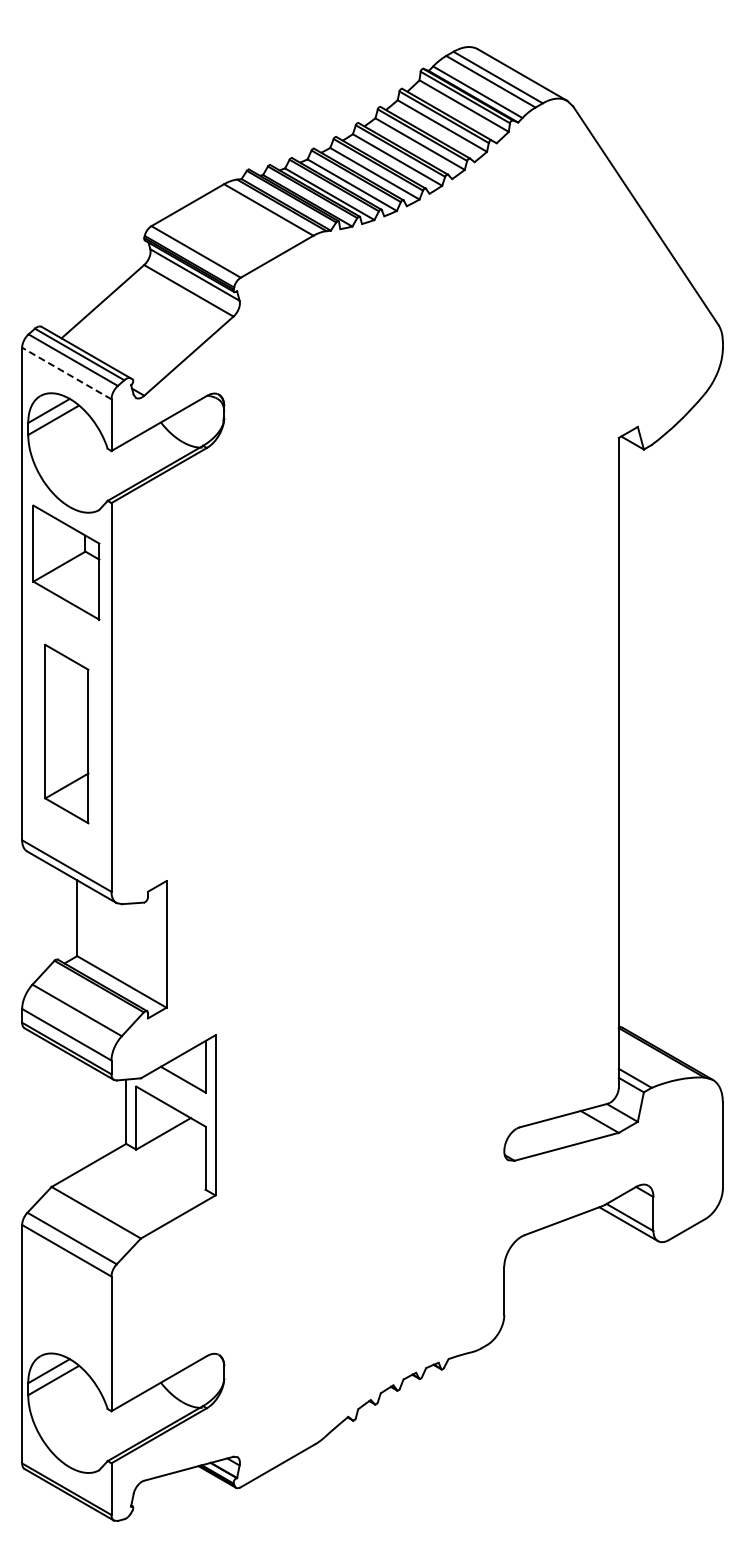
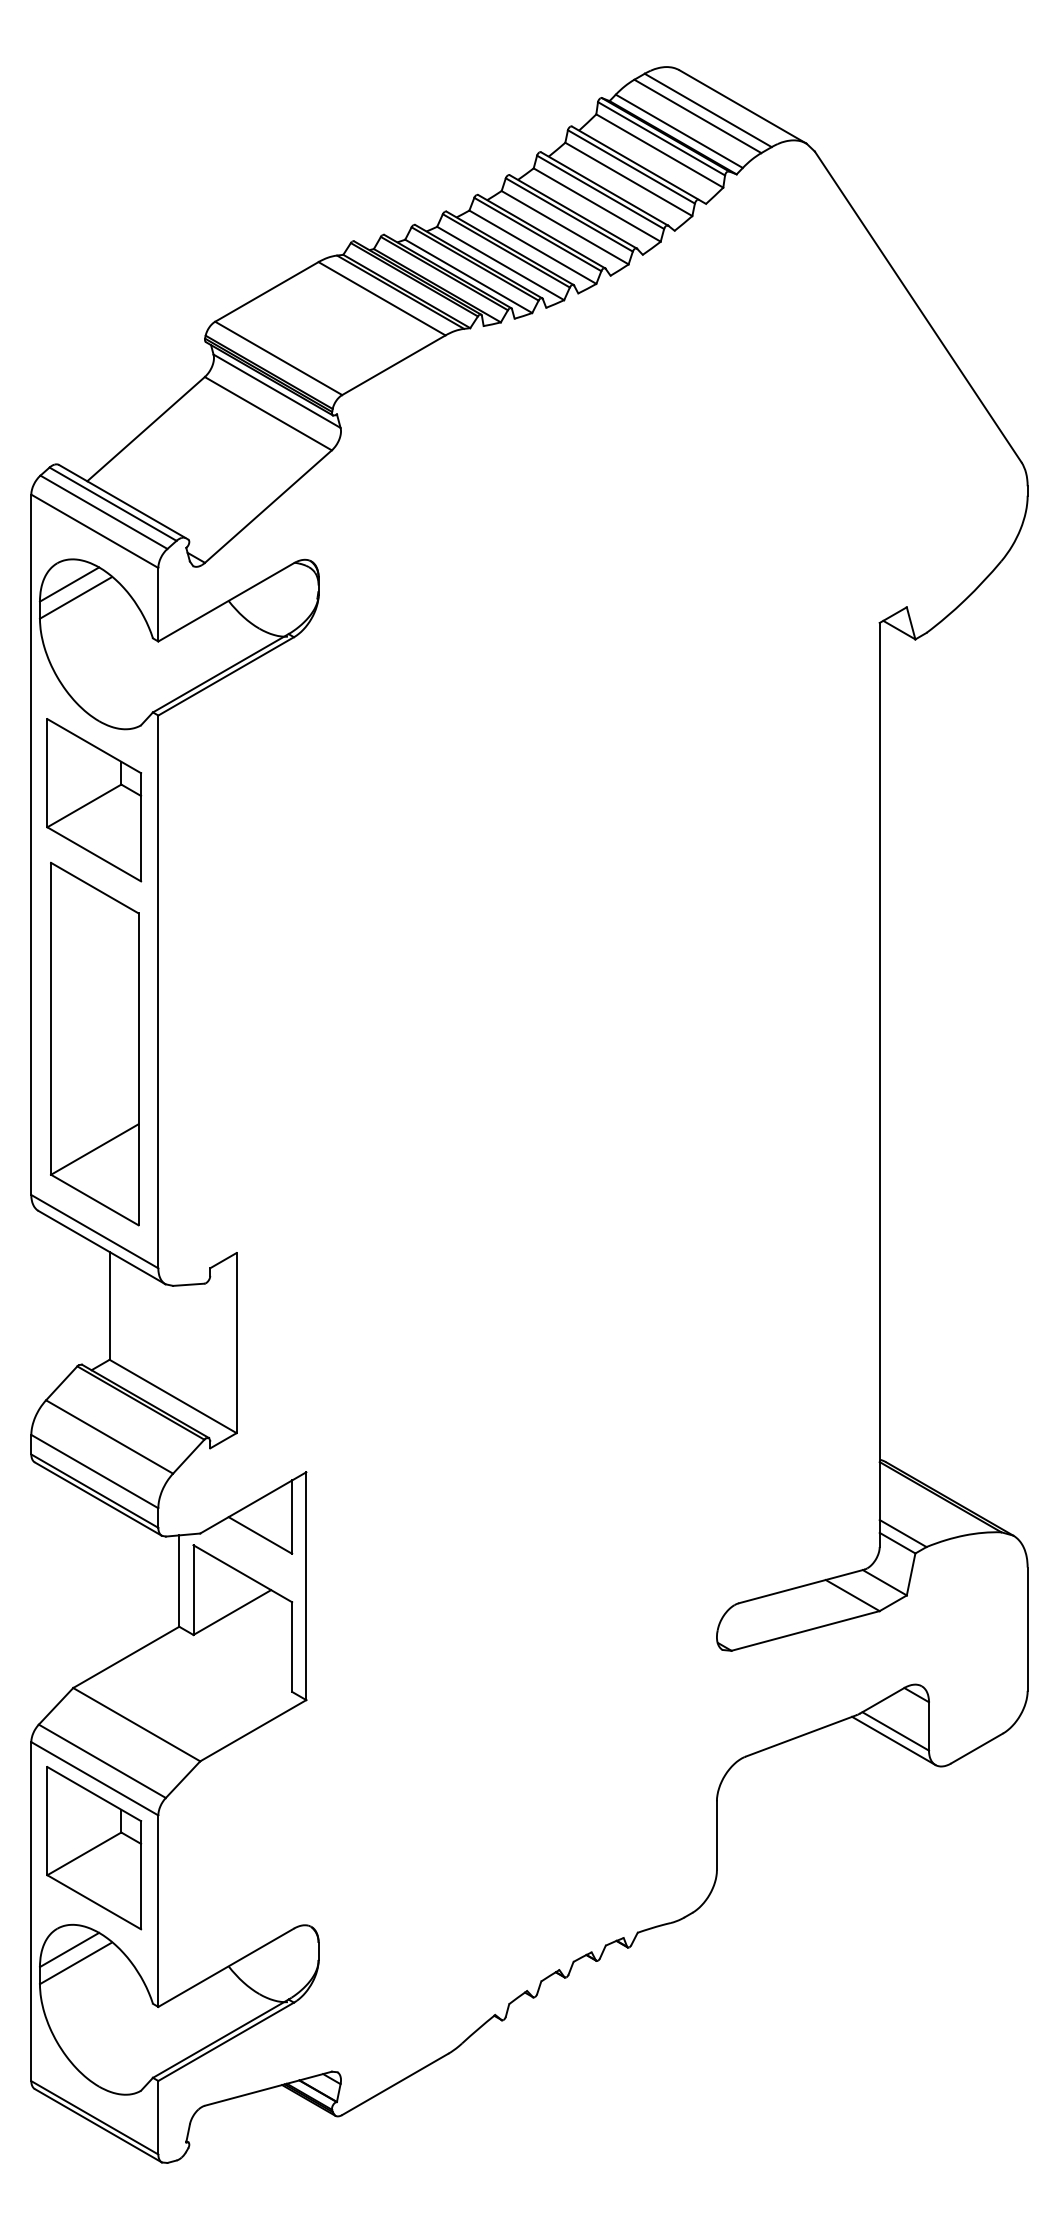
line: (66, 373) -> (94, 531), dashed -> solid
part: (66, 733) -> (94, 1043), size x1.43
part: (66, 1299) -> (94, 1848), added

